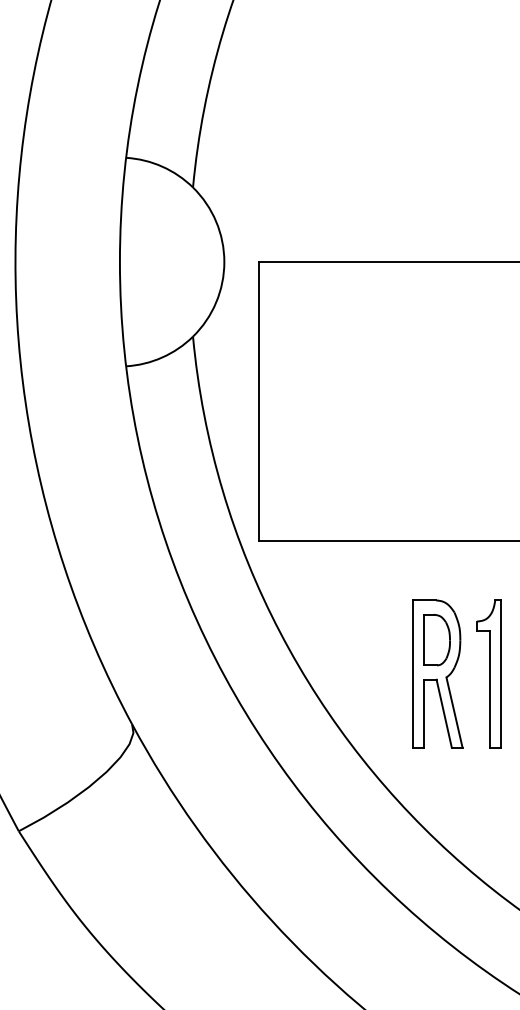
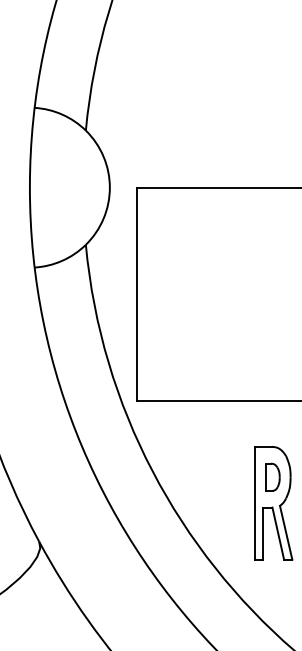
part: (436, 639) -> (272, 476), size x0.7

